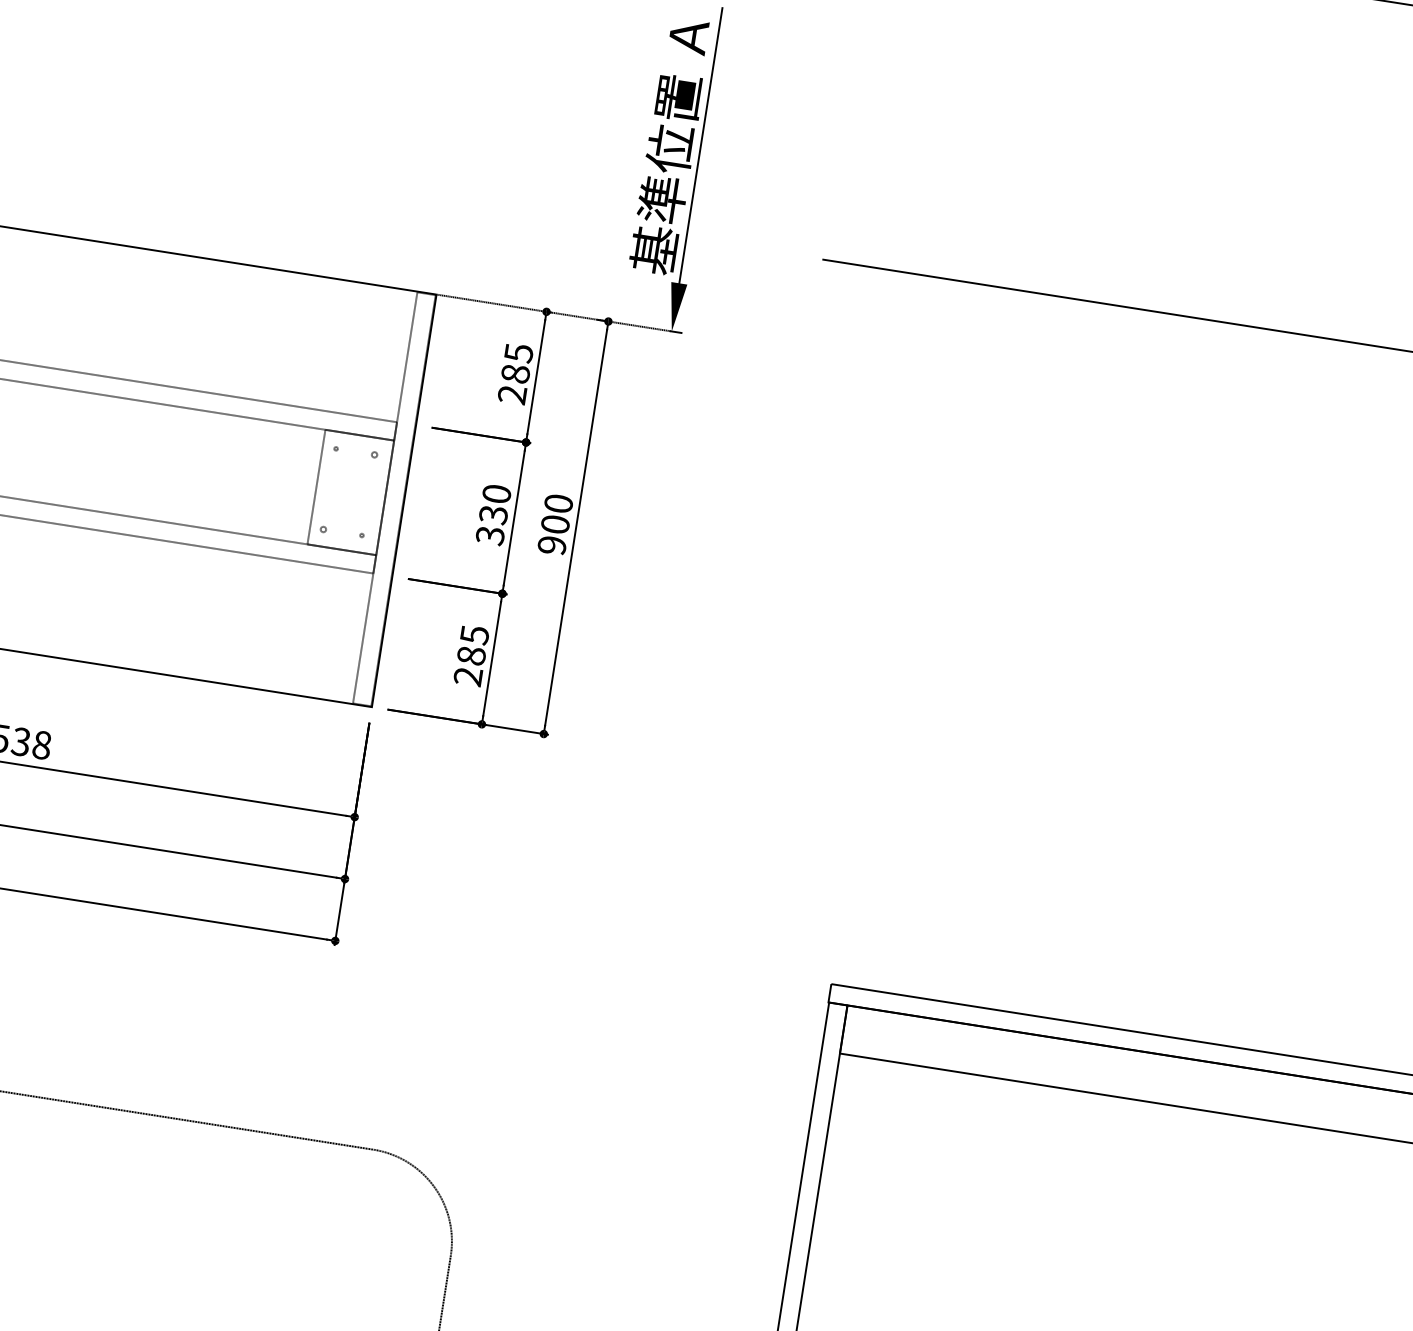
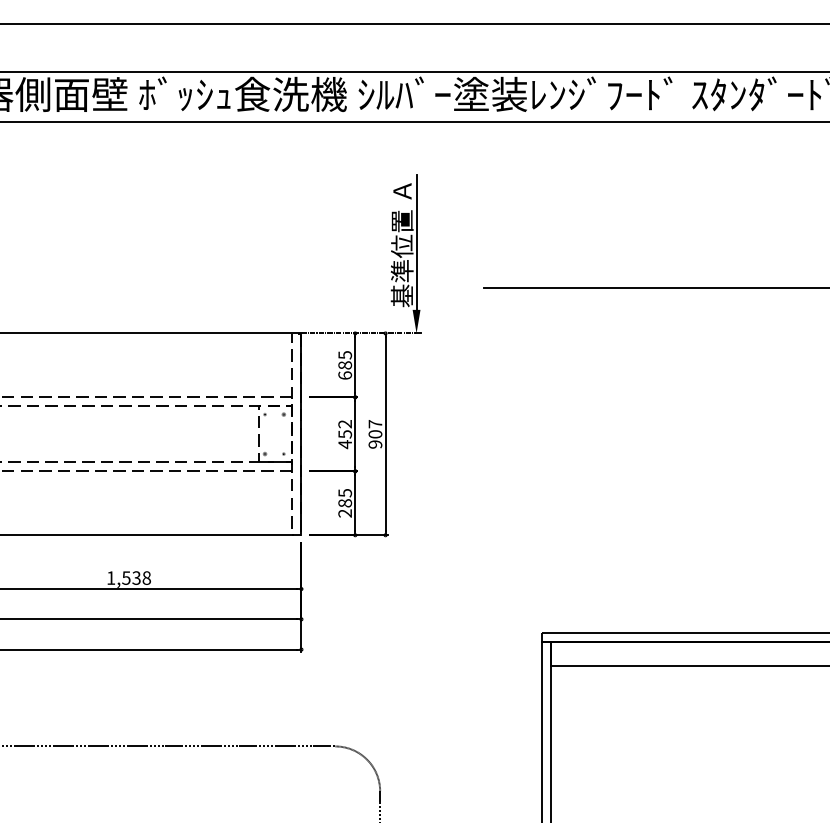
text: (513, 394) -> (345, 375), 285 -> 685
text: (558, 504) -> (375, 424), 900 -> 907
text: (494, 515) -> (345, 434), 330 -> 452

